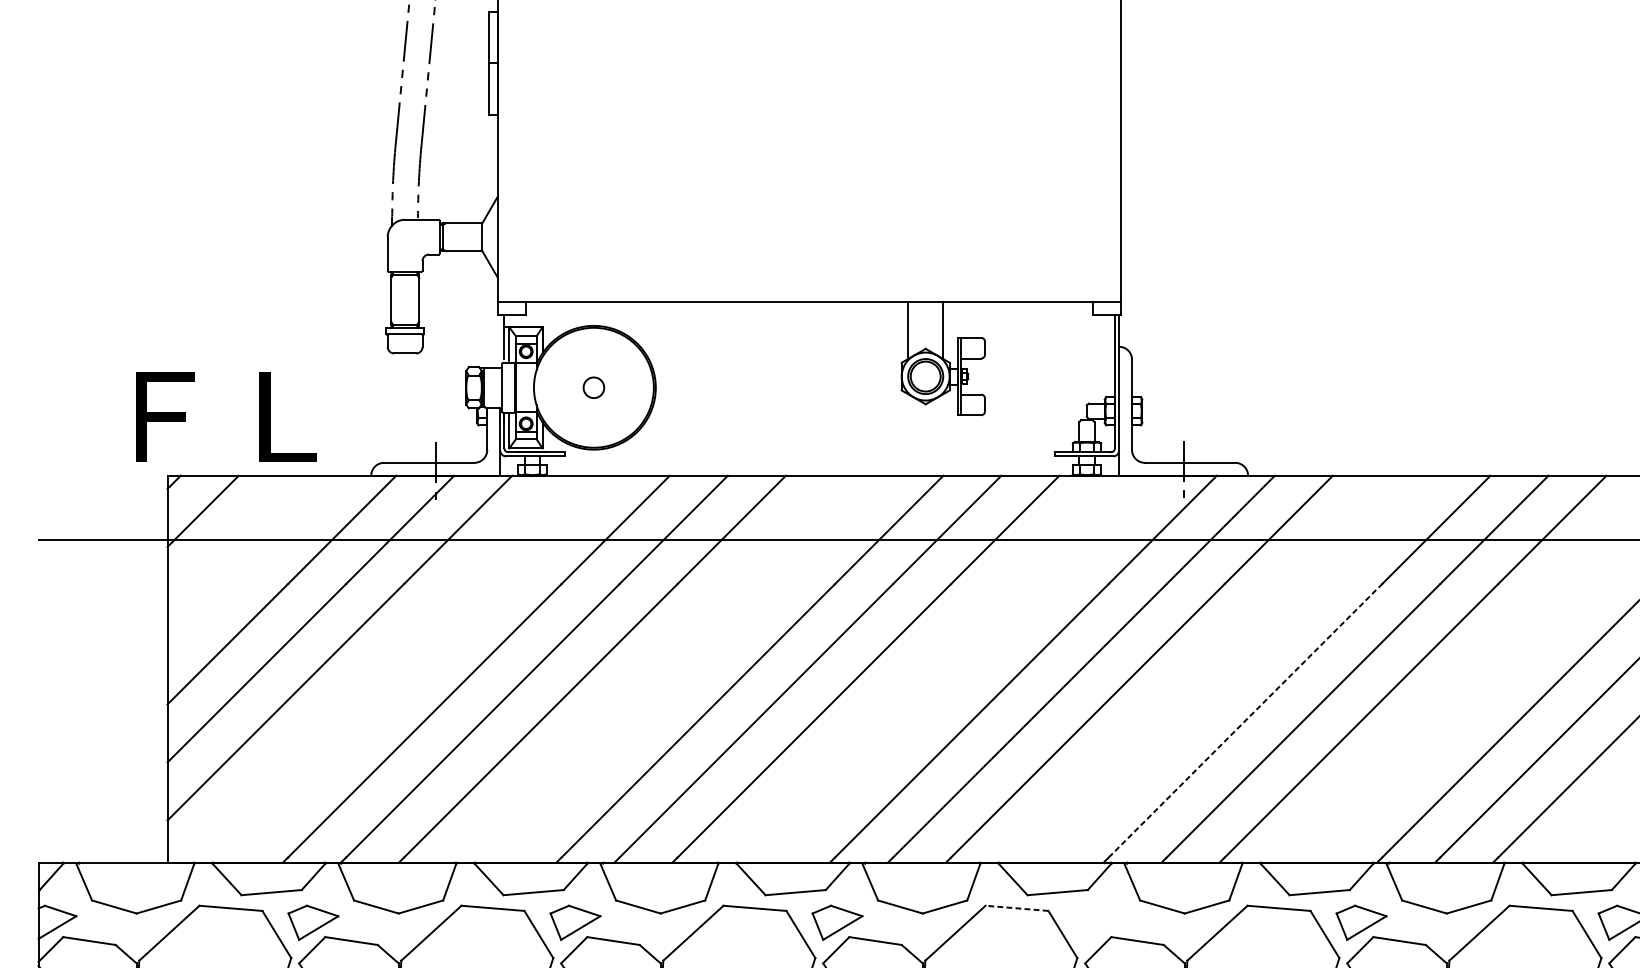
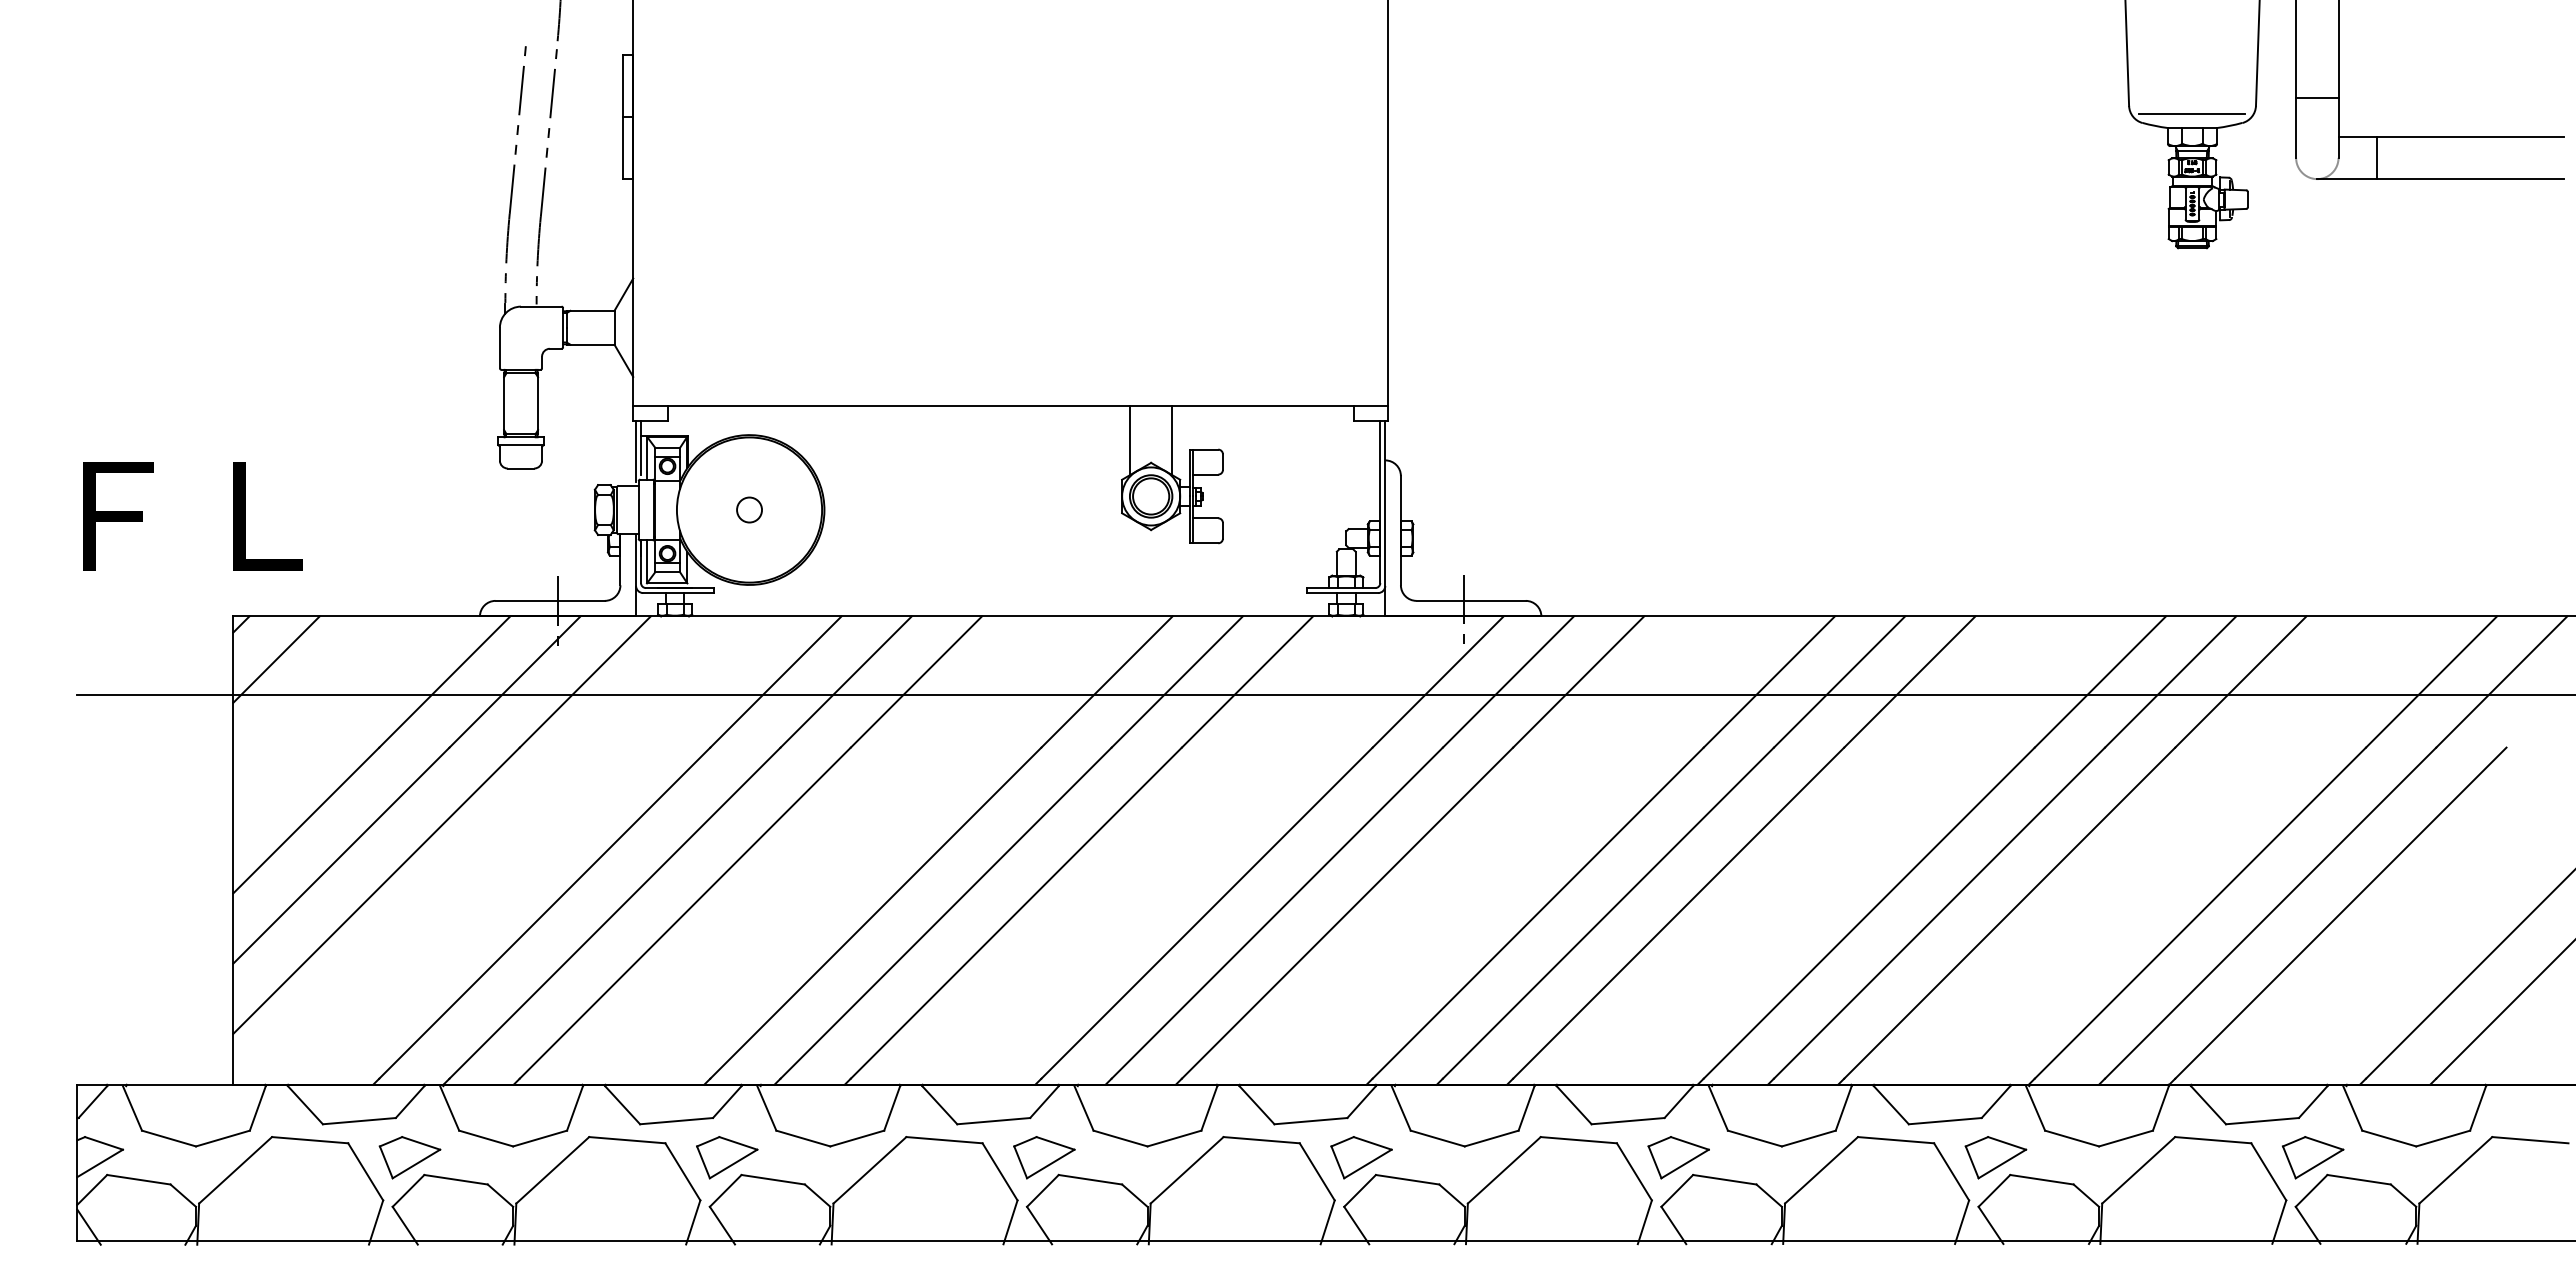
line: (500, 339) -> (636, 451), added
text: (226, 417) -> (192, 516), moved
line: (1245, 720) -> (1538, 912), dashed -> solid
line: (1016, 908) -> (1261, 1140), dashed -> solid
part: (1099, 922) -> (1361, 1157), added

